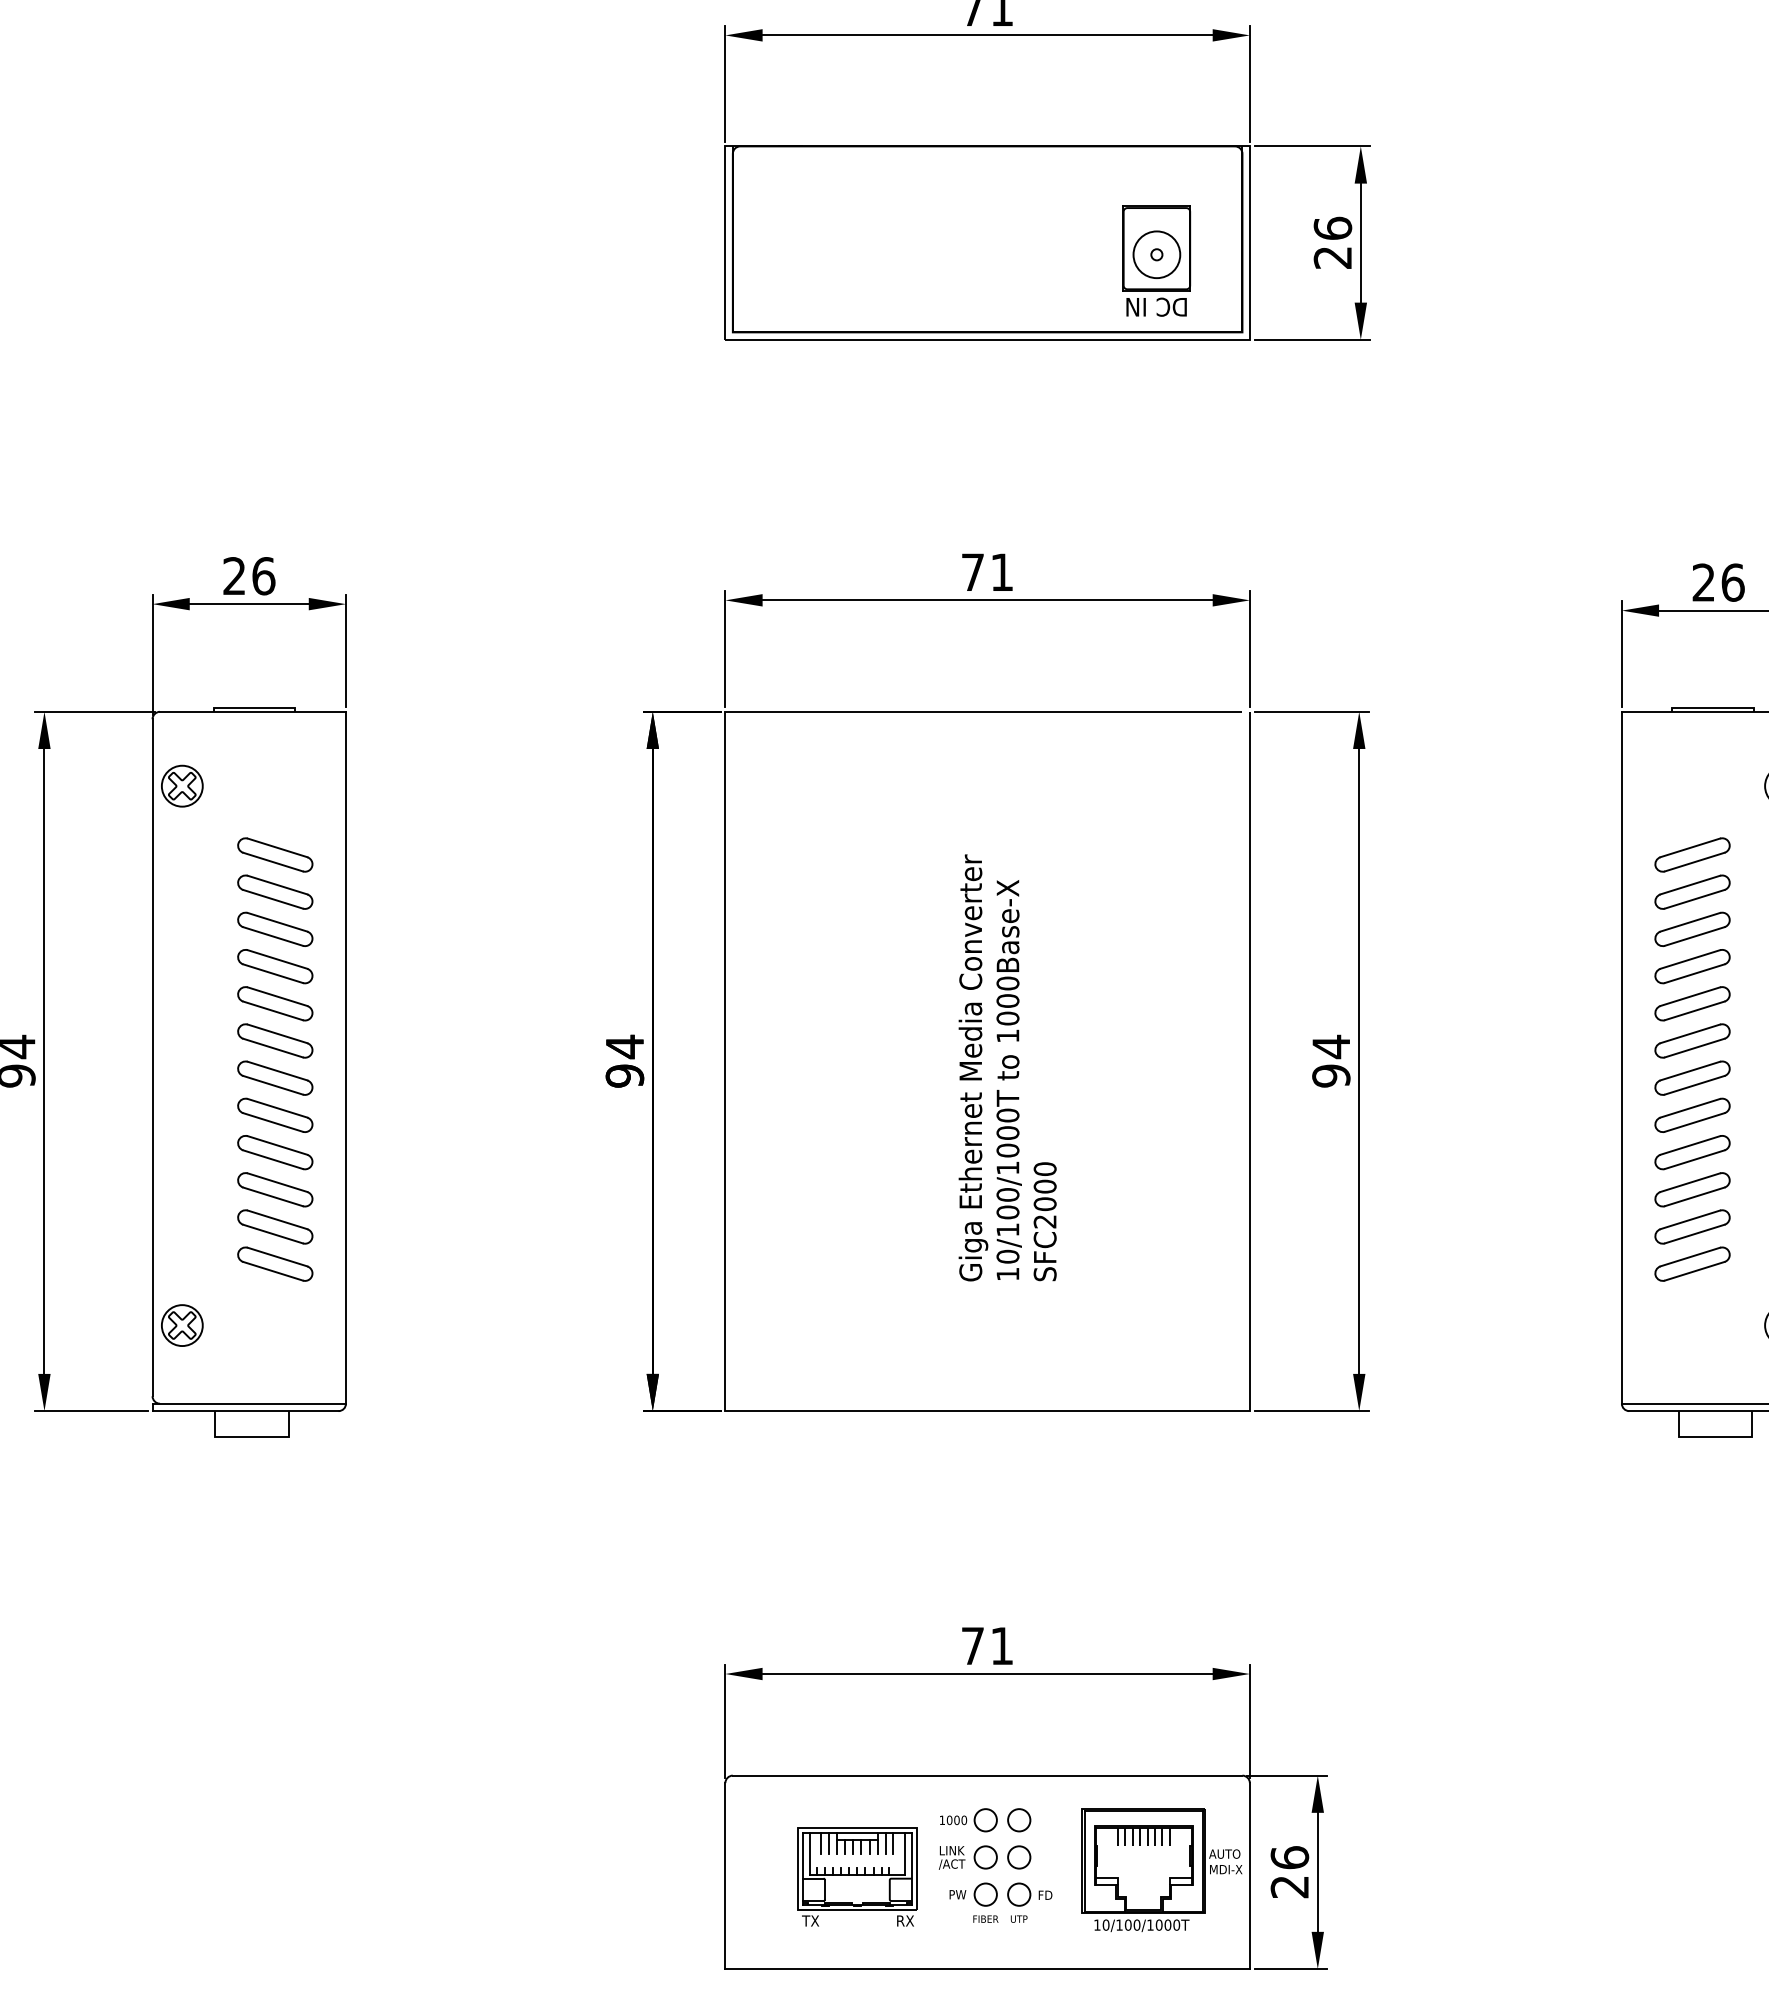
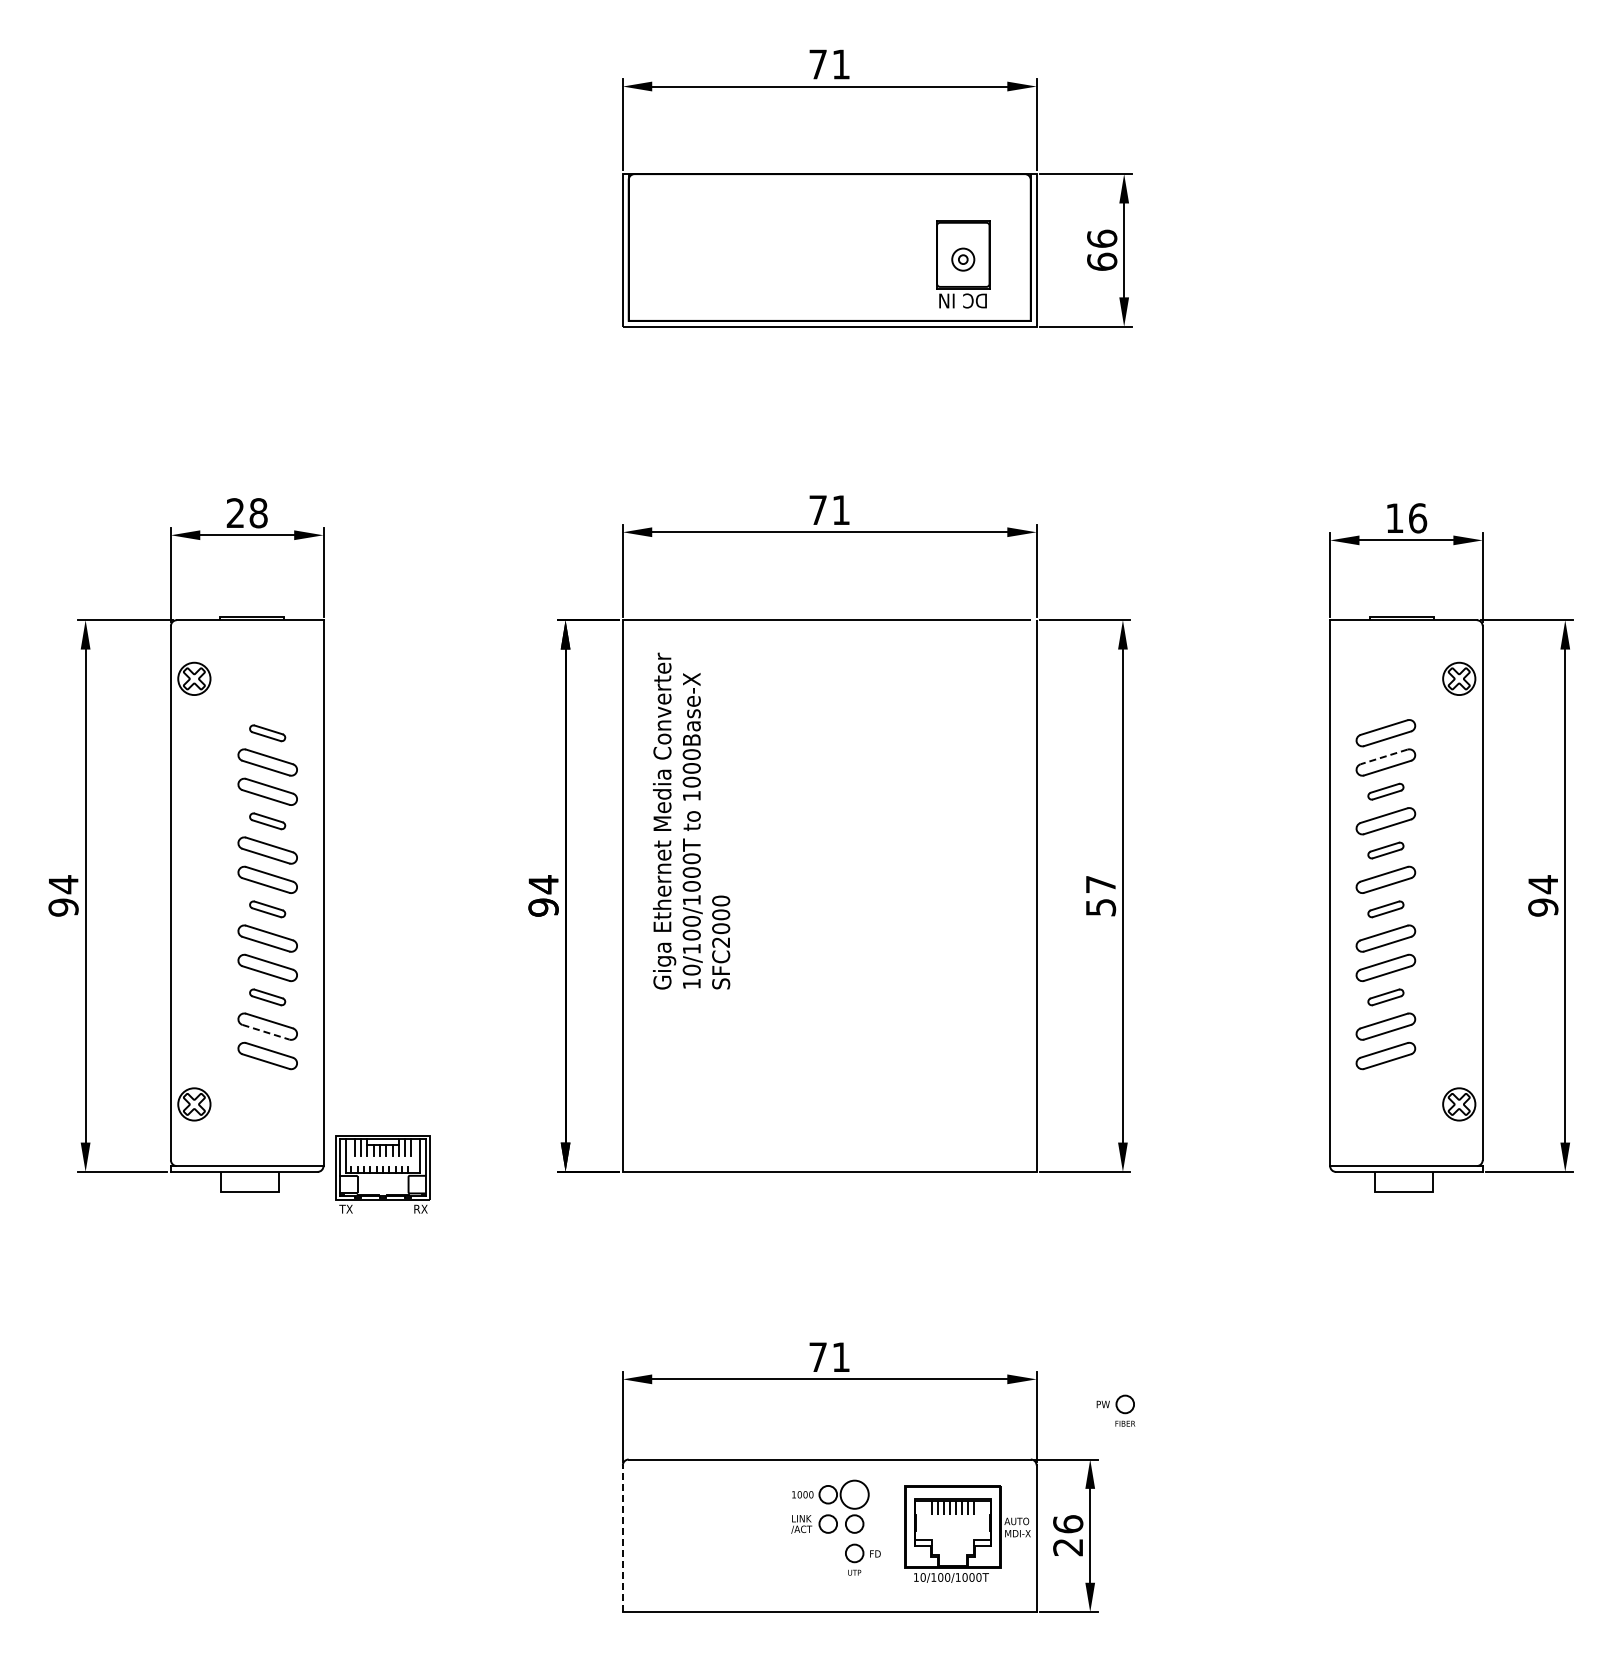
circle: (1155, 254) -> (962, 259), size x0.6
text: (1333, 257) -> (1102, 261), 26 -> 66
text: (263, 576) -> (258, 513), 26 -> 28
text: (1703, 581) -> (1394, 517), 26 -> 16
part: (274, 855) -> (267, 733), size x0.6
line: (1690, 884) -> (1384, 756), solid -> dashed
part: (1692, 928) -> (1385, 791), size x0.6
part: (274, 966) -> (267, 821), size x0.6
part: (1692, 1003) -> (1385, 850), size x0.6
text: (1330, 1060) -> (1100, 895), 94 -> 57
text: (1007, 1067) -> (691, 820), moved
part: (274, 1078) -> (267, 909), size x0.6
part: (1692, 1078) -> (1385, 909), size x0.6
part: (274, 1190) -> (267, 997), size x0.6
part: (1692, 1190) -> (1385, 997), size x0.6
line: (273, 1234) -> (266, 1032), solid -> dashed
circle: (1019, 1819) -> (854, 1494), size x1.6
line: (724, 1875) -> (622, 1538), solid -> dashed
part: (856, 1877) -> (382, 1174), moved
part: (973, 1902) -> (1115, 1410), moved

